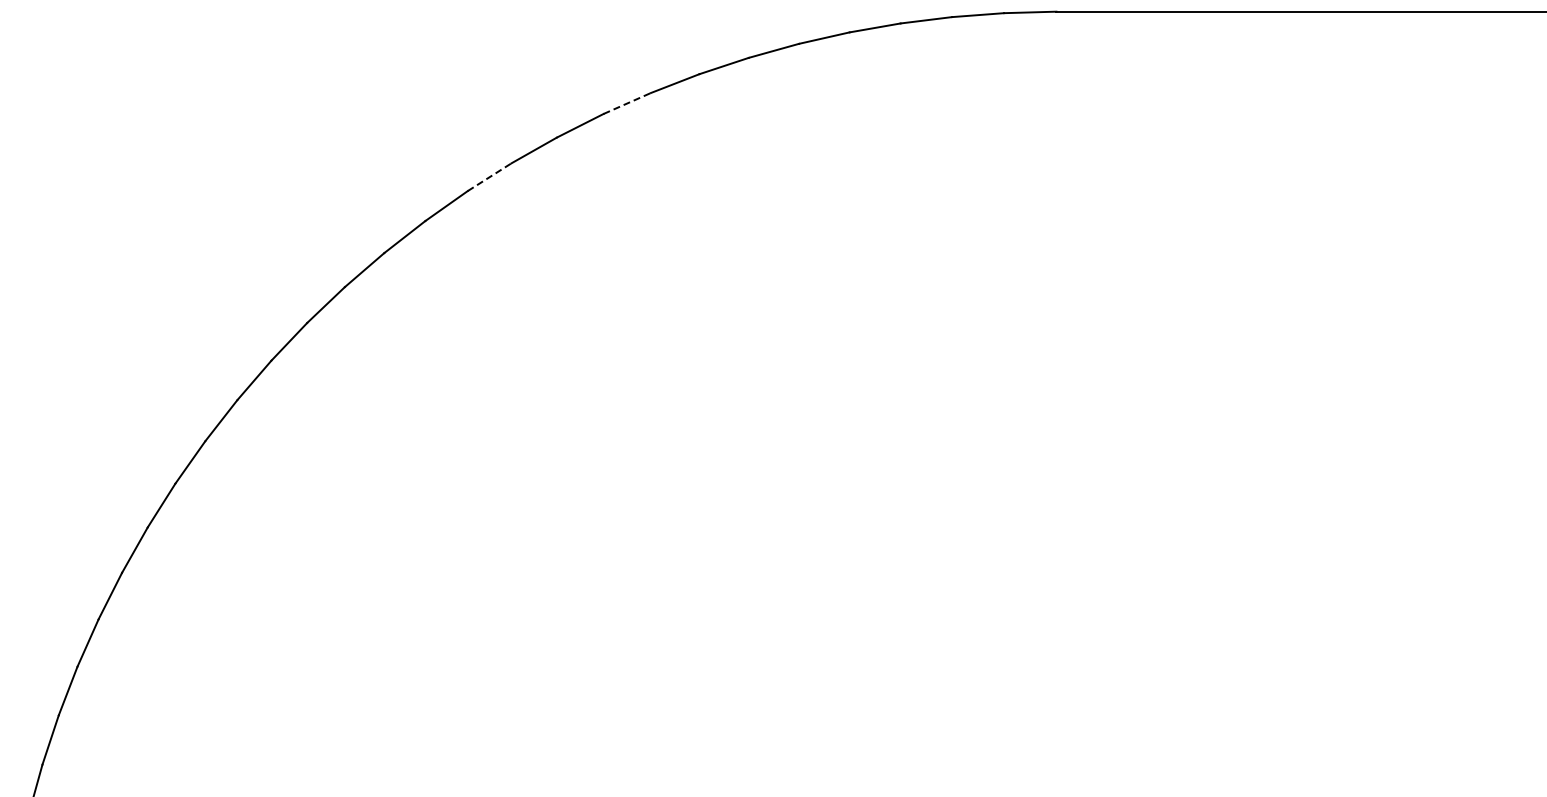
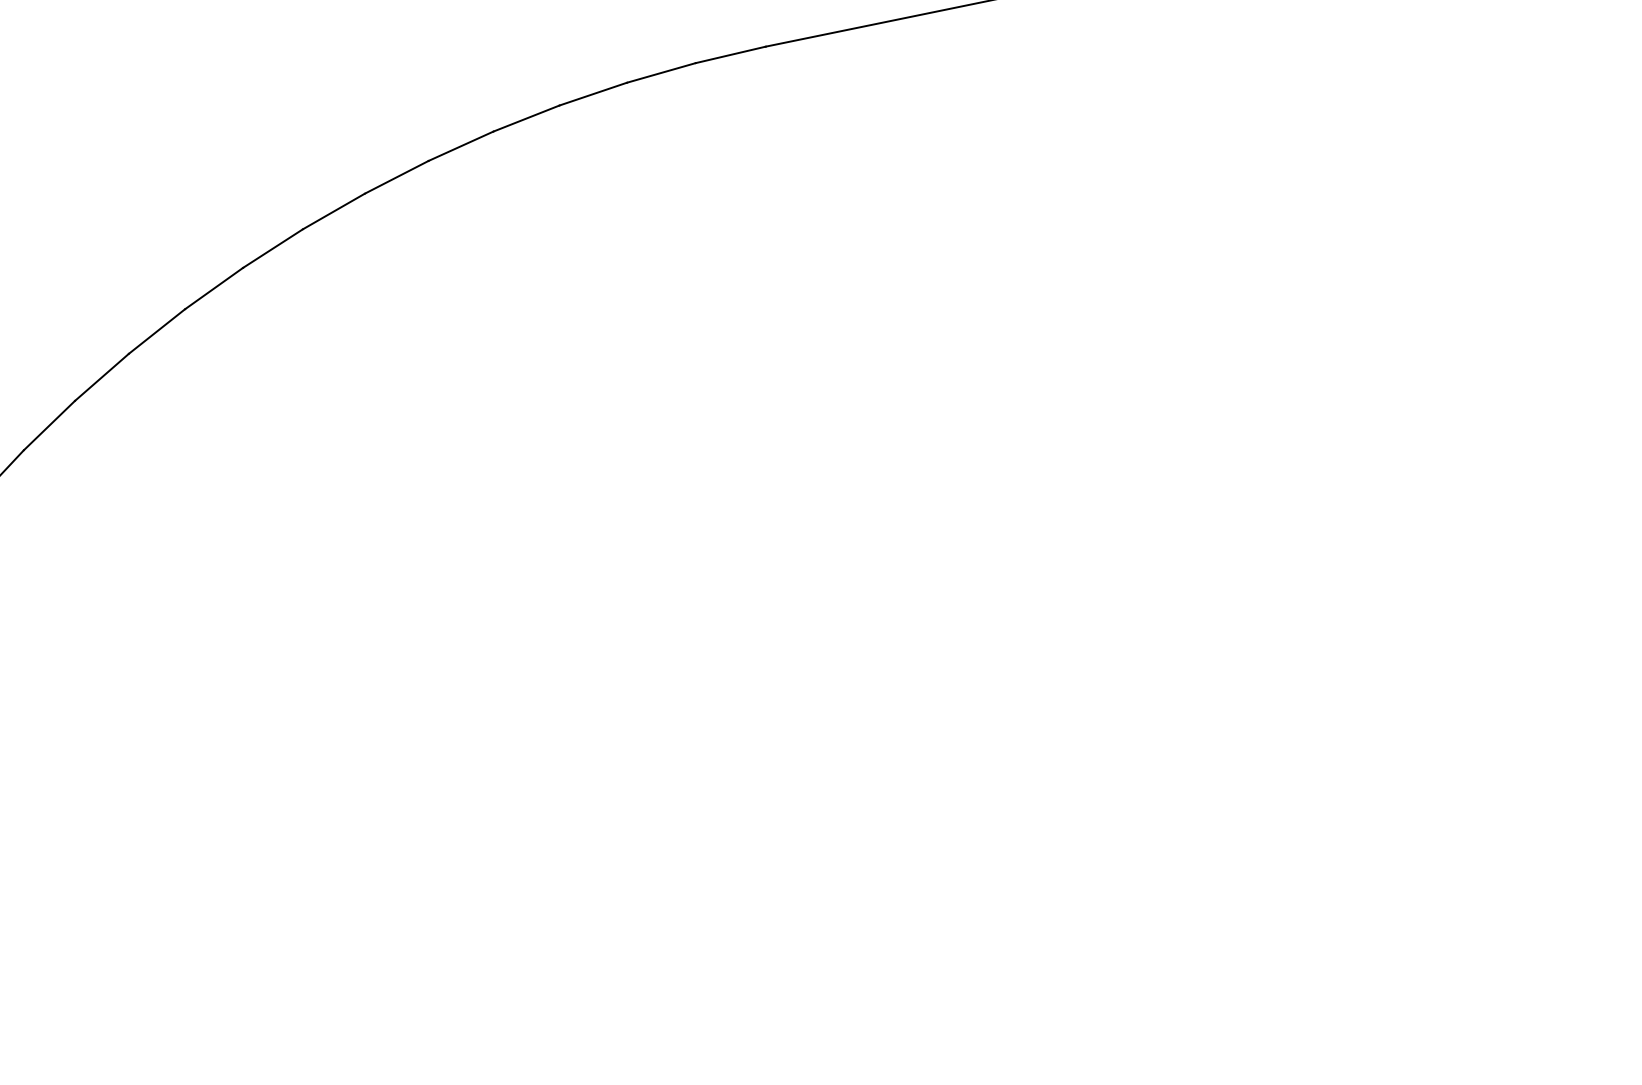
line: (627, 103) -> (214, 288), dashed -> solid
line: (489, 177) -> (49, 426), dashed -> solid

